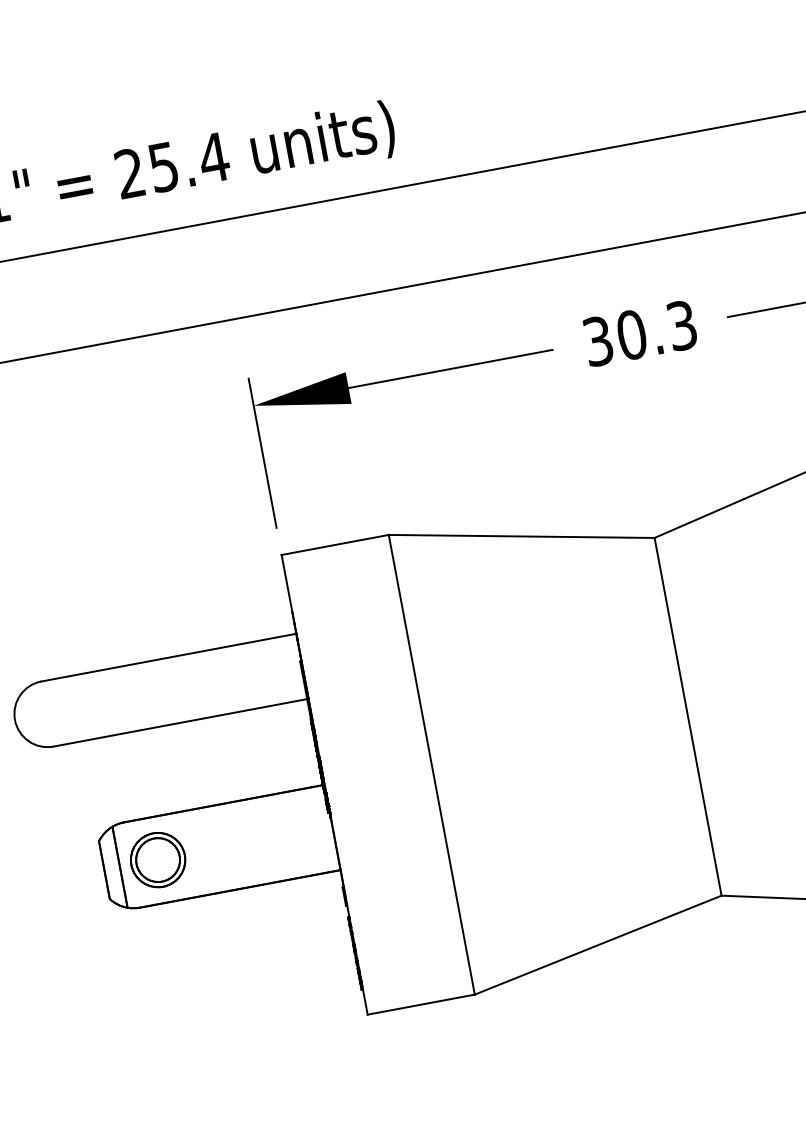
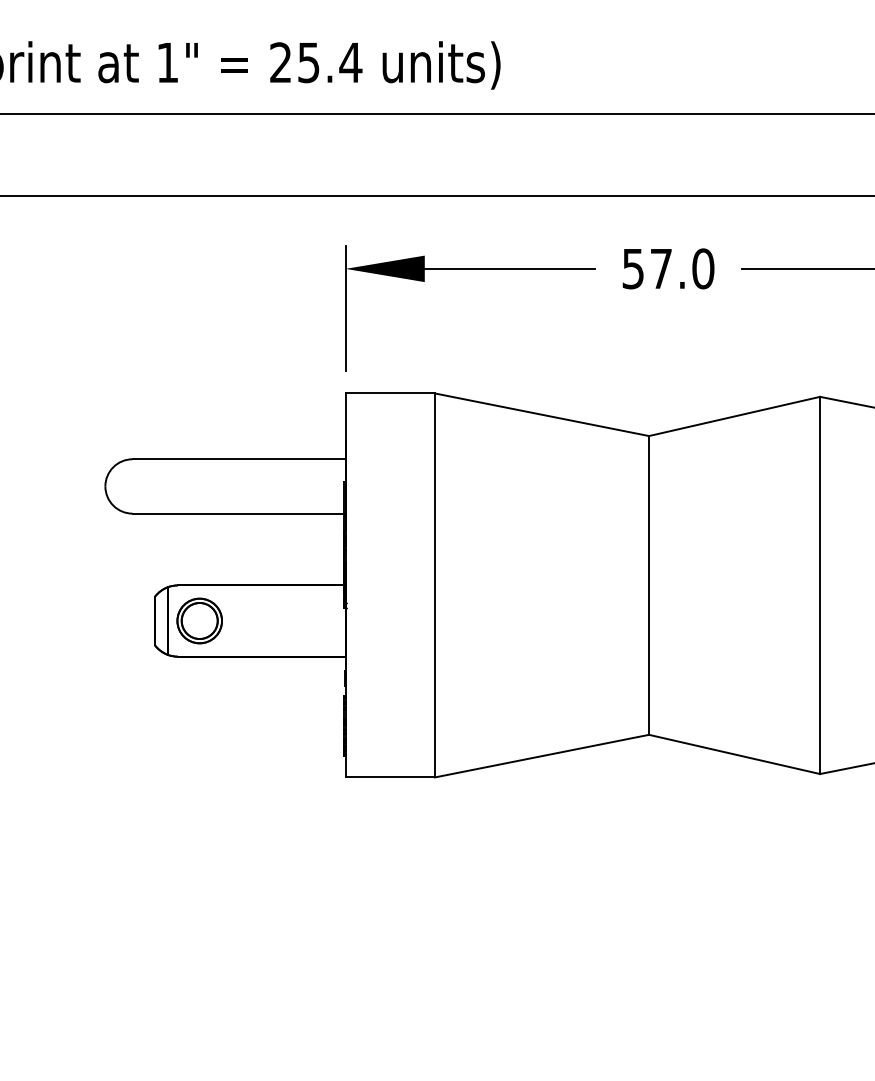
text: (640, 333) -> (668, 268), 30.3 -> 57.0

